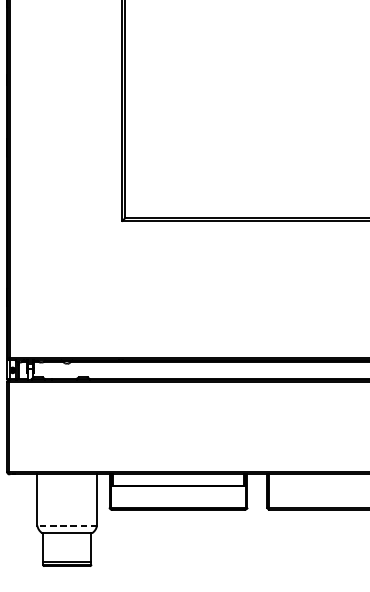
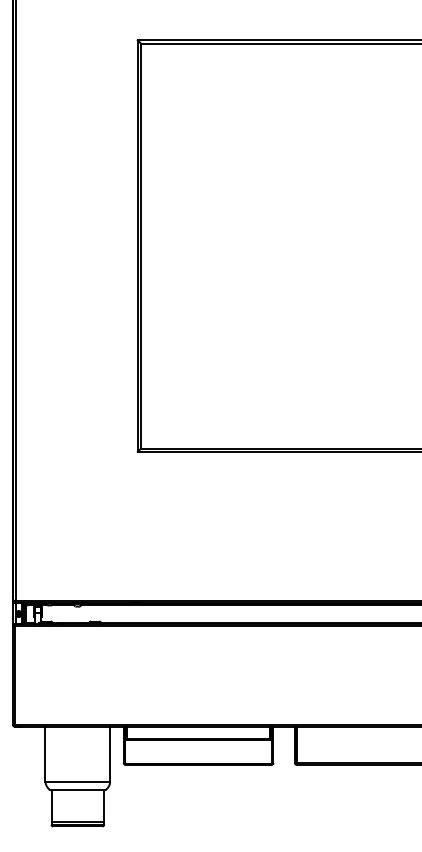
line: (66, 525) -> (77, 782), dashed -> solid

